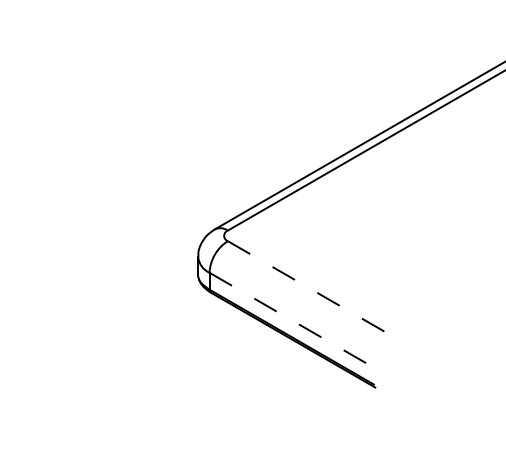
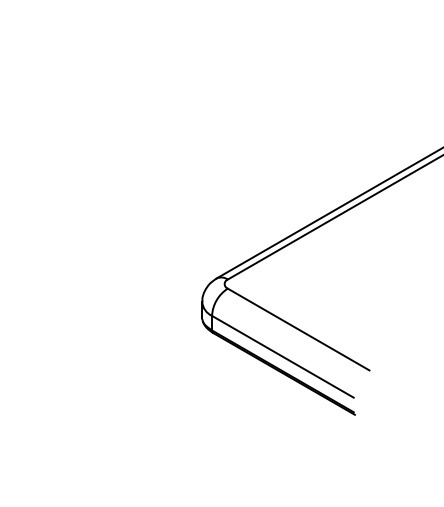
line: (309, 288) -> (298, 329), dashed -> solid
line: (291, 319) -> (282, 356), dashed -> solid

